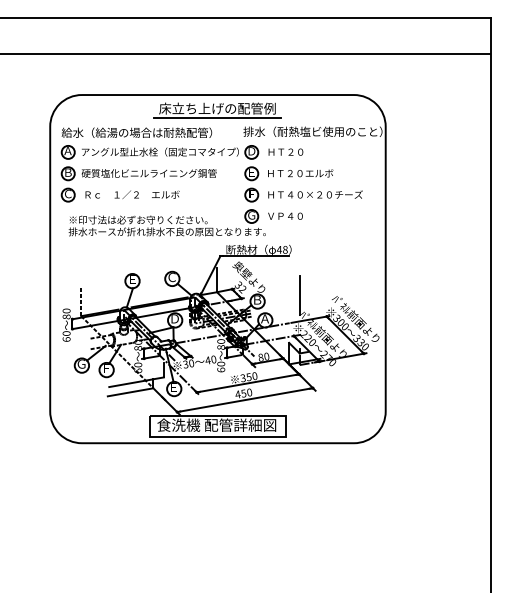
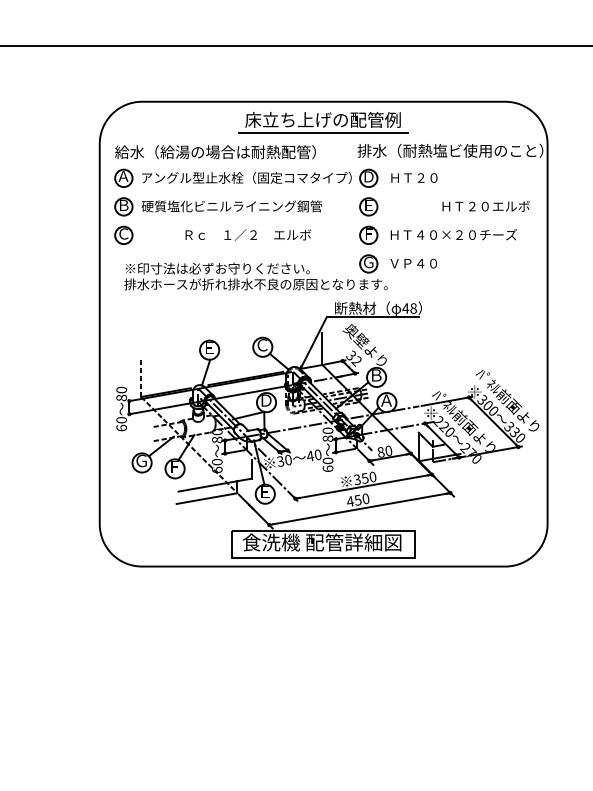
text: (300, 173) -> (485, 206), moved
text: (132, 194) -> (248, 234), moved
line: (299, 294) -> (432, 368), removed

